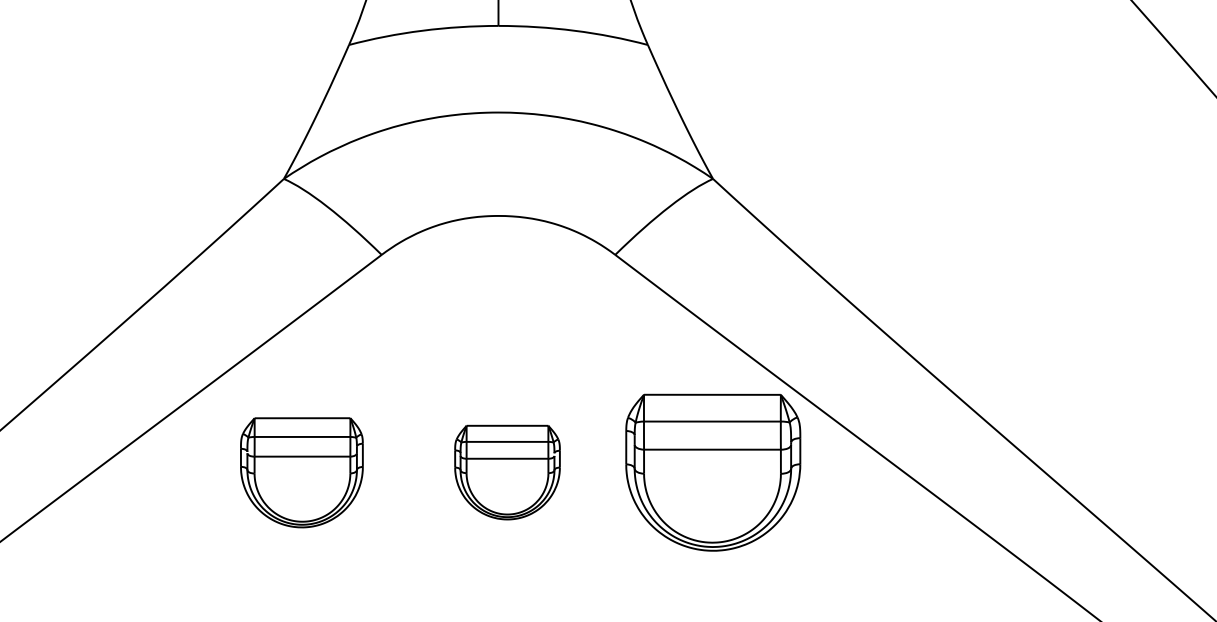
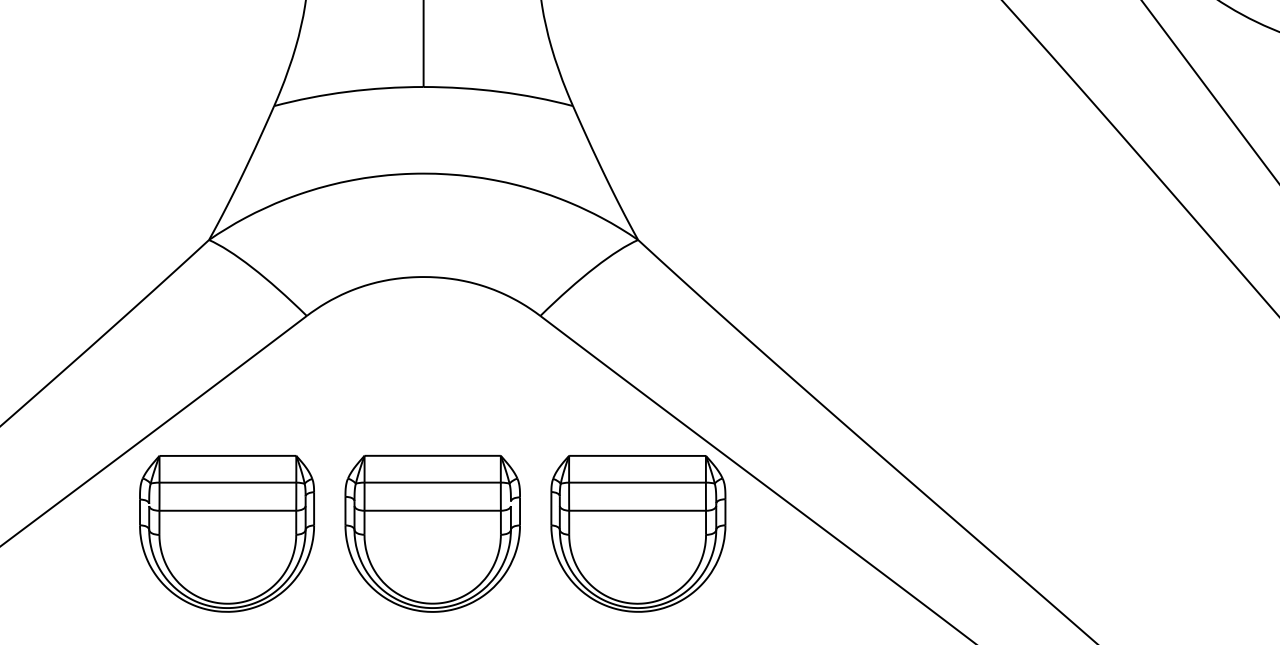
part: (301, 472) -> (226, 533), size x1.43
part: (507, 472) -> (432, 533), size x1.67

